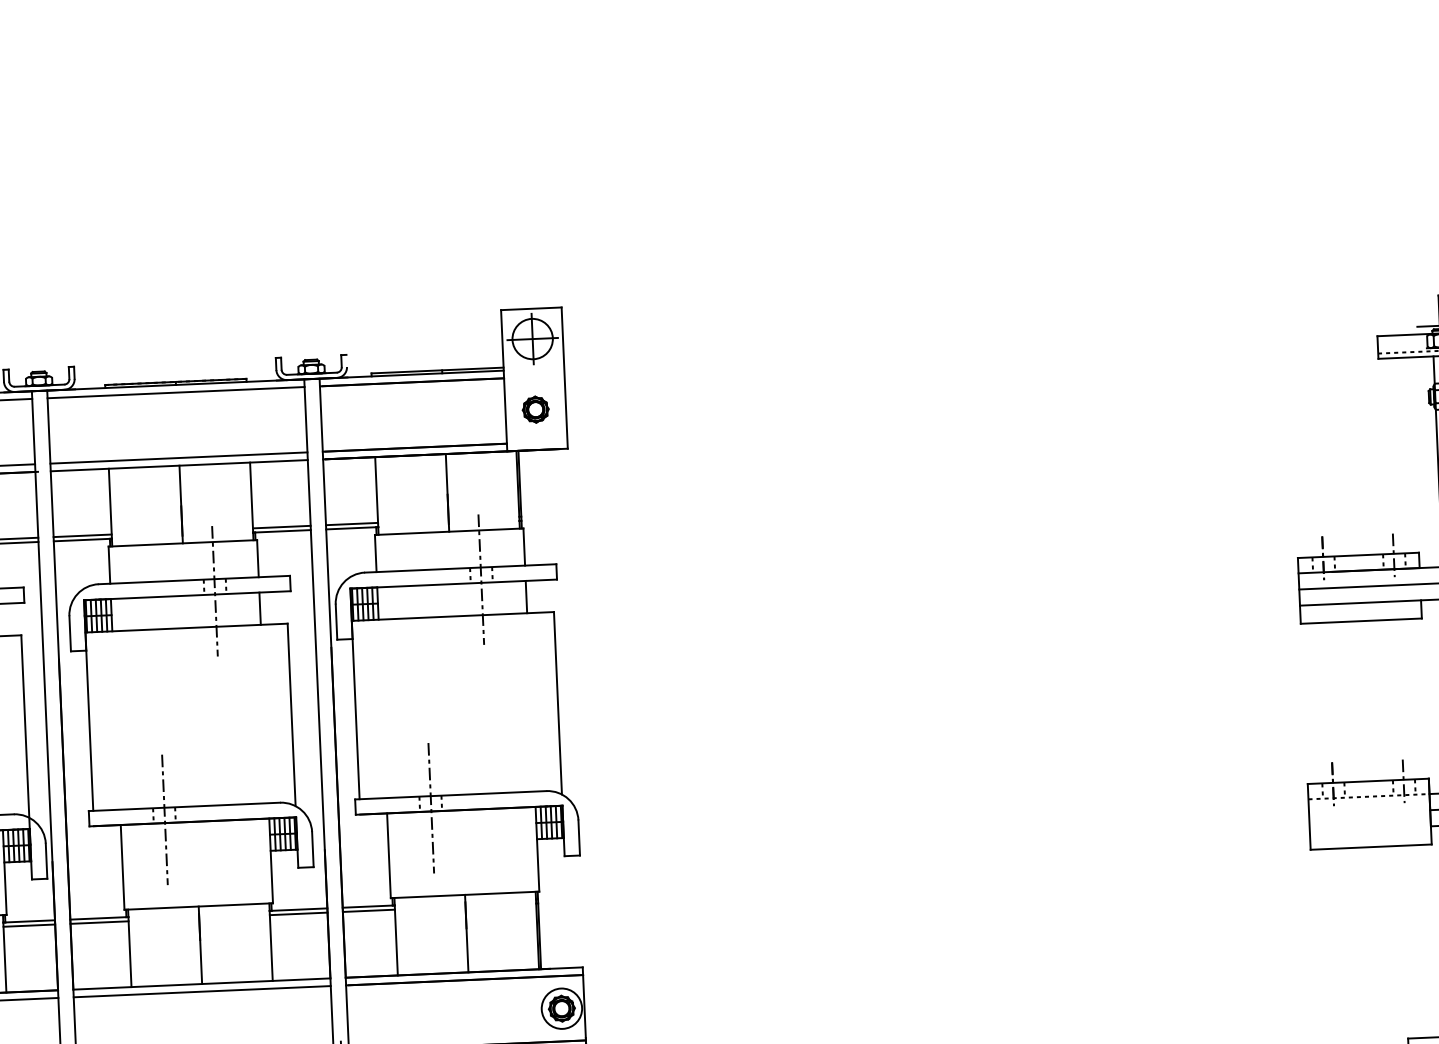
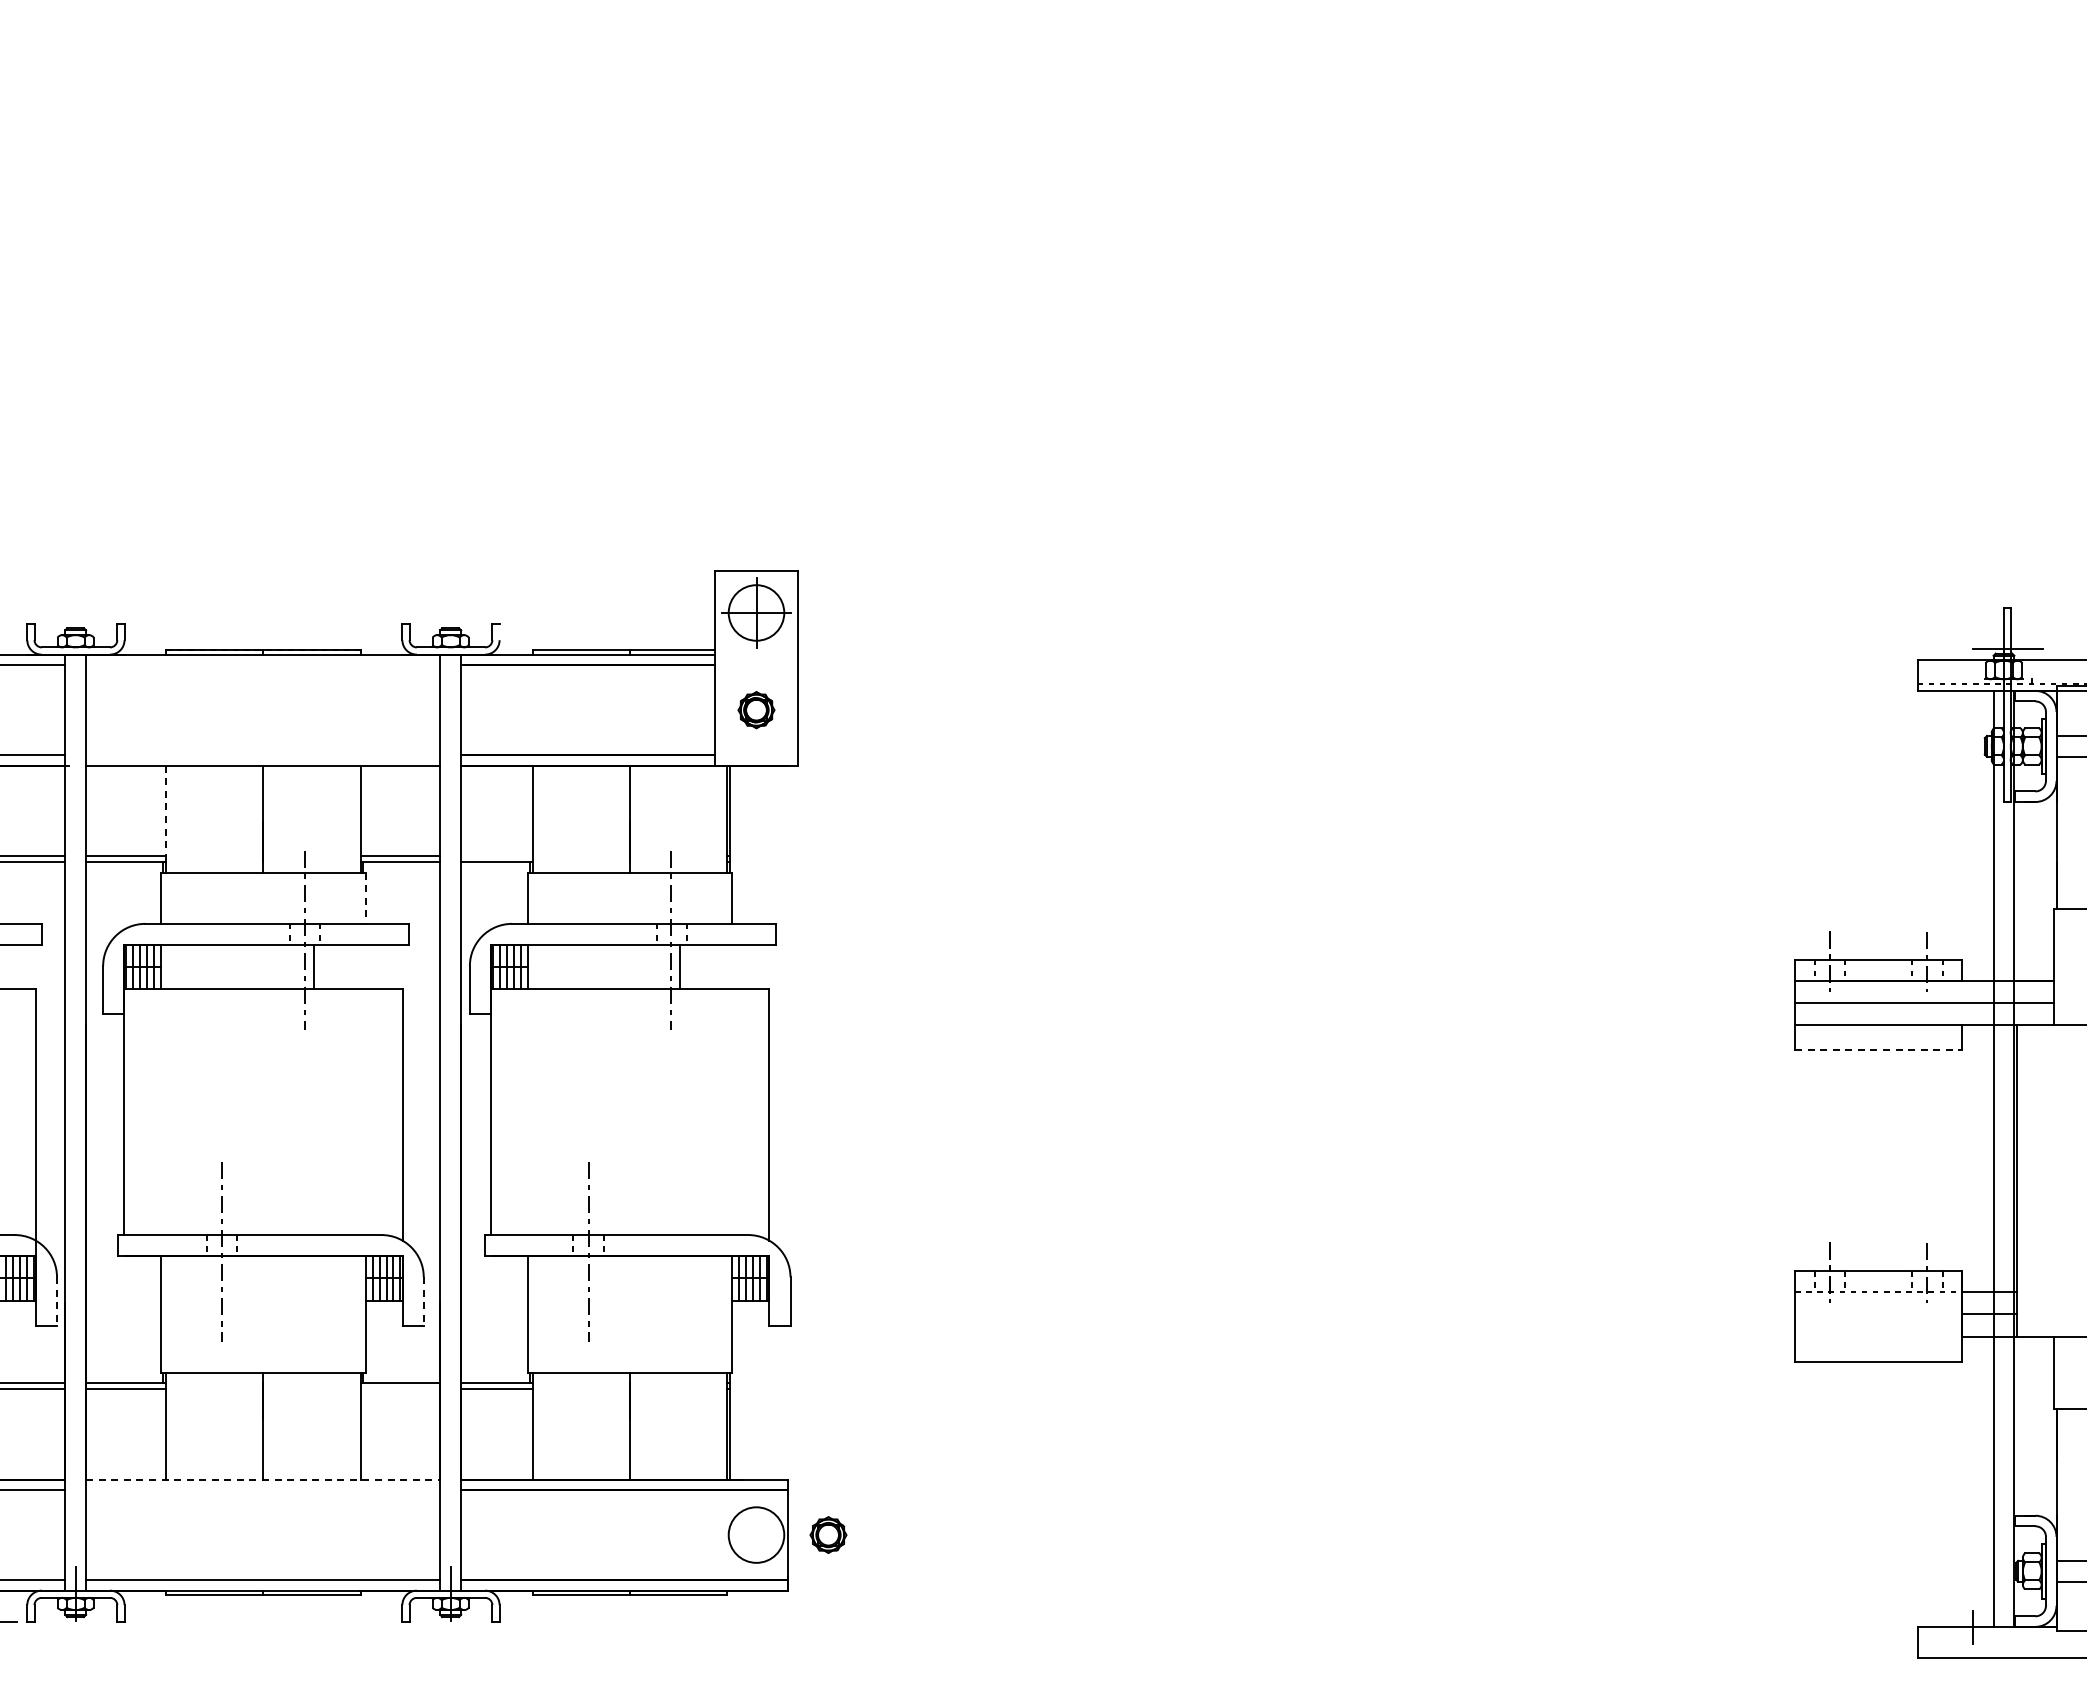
line: (176, 392) -> (263, 665), removed
line: (179, 458) -> (263, 755), removed
line: (110, 504) -> (166, 814), solid -> dashed
line: (351, 524) -> (496, 856), removed
line: (257, 558) -> (365, 898), solid -> dashed
line: (526, 596) -> (680, 966), moved
line: (259, 608) -> (313, 966), moved
line: (1361, 621) -> (1878, 1050), solid -> dashed
line: (312, 849) -> (423, 1301), solid -> dashed
line: (46, 861) -> (57, 1301), solid -> dashed
line: (298, 913) -> (400, 1388), removed
line: (202, 983) -> (263, 1479), solid -> dashed
line: (202, 991) -> (263, 1490), removed
part: (561, 1008) -> (828, 1534), moved

